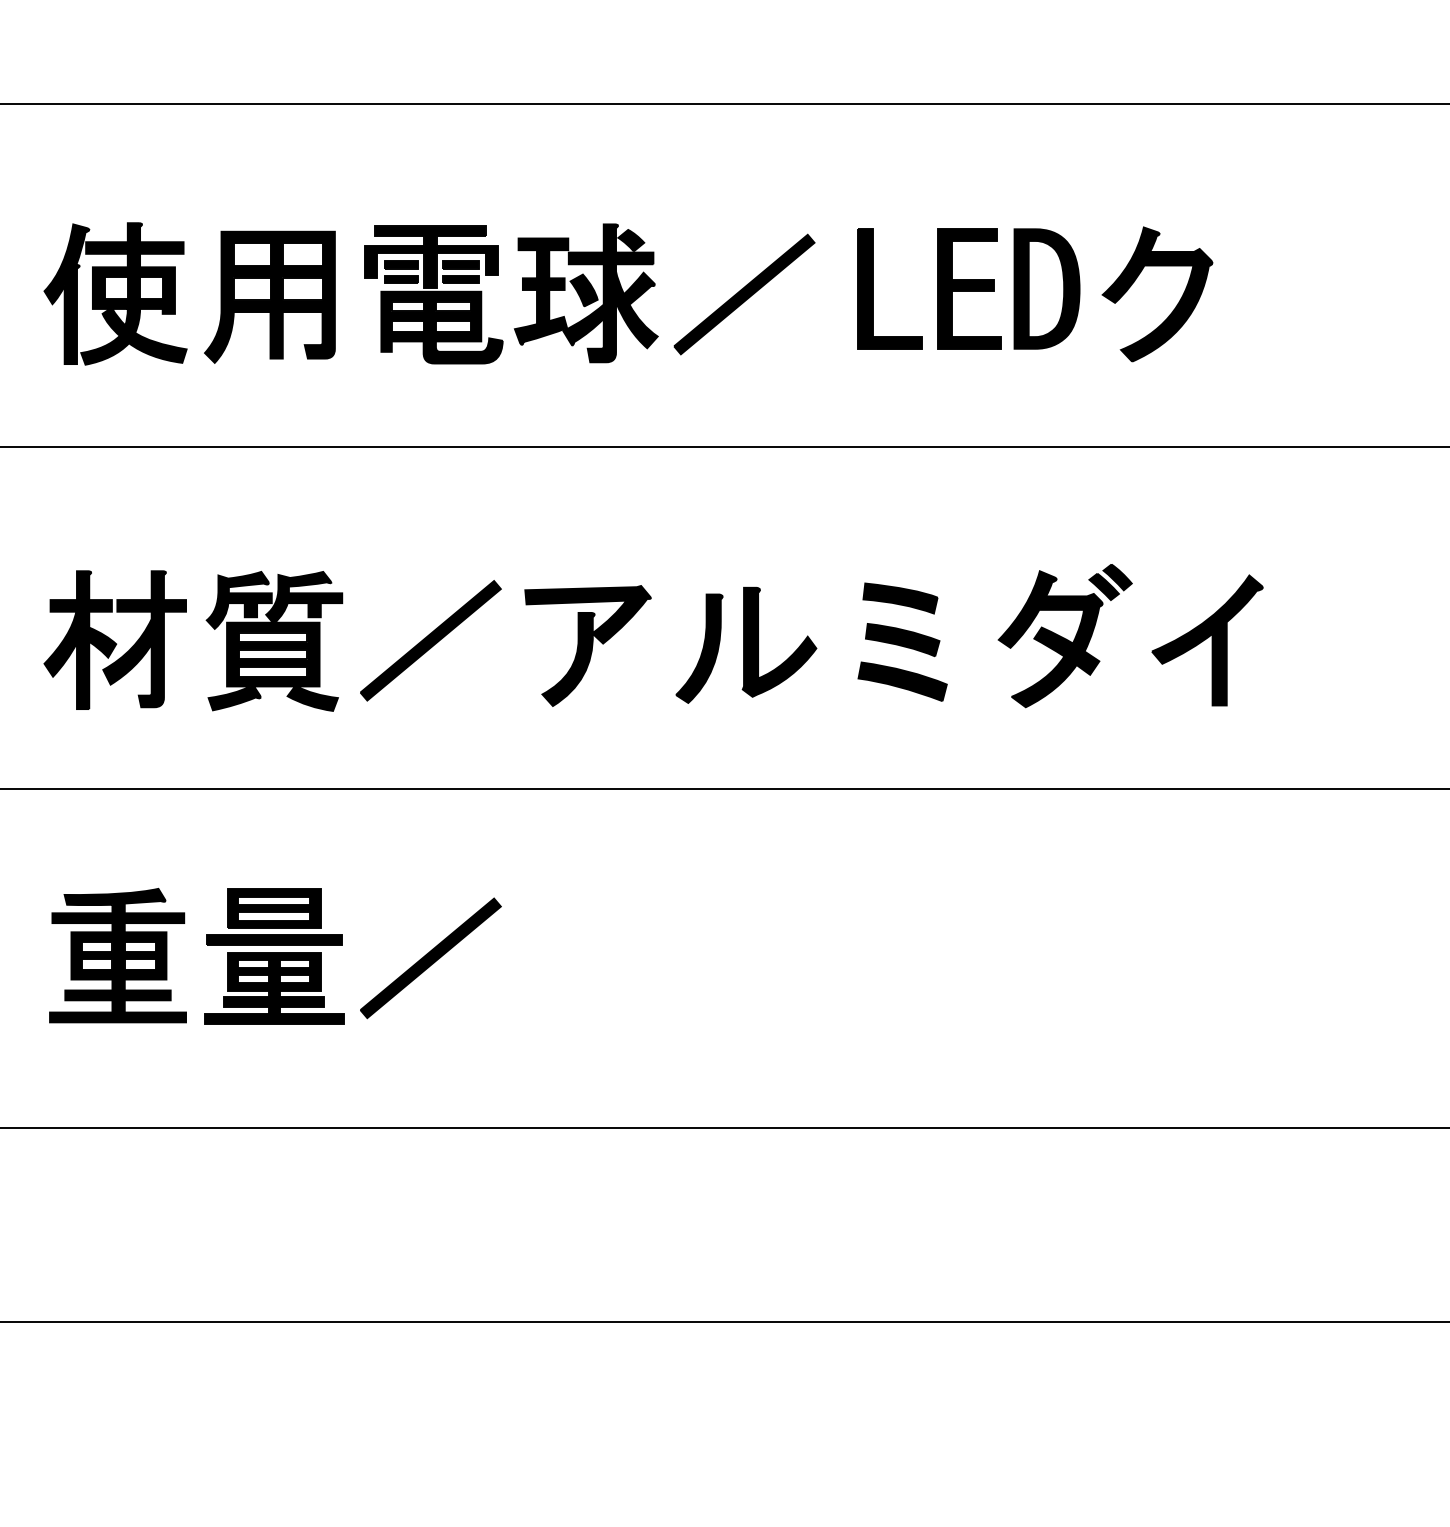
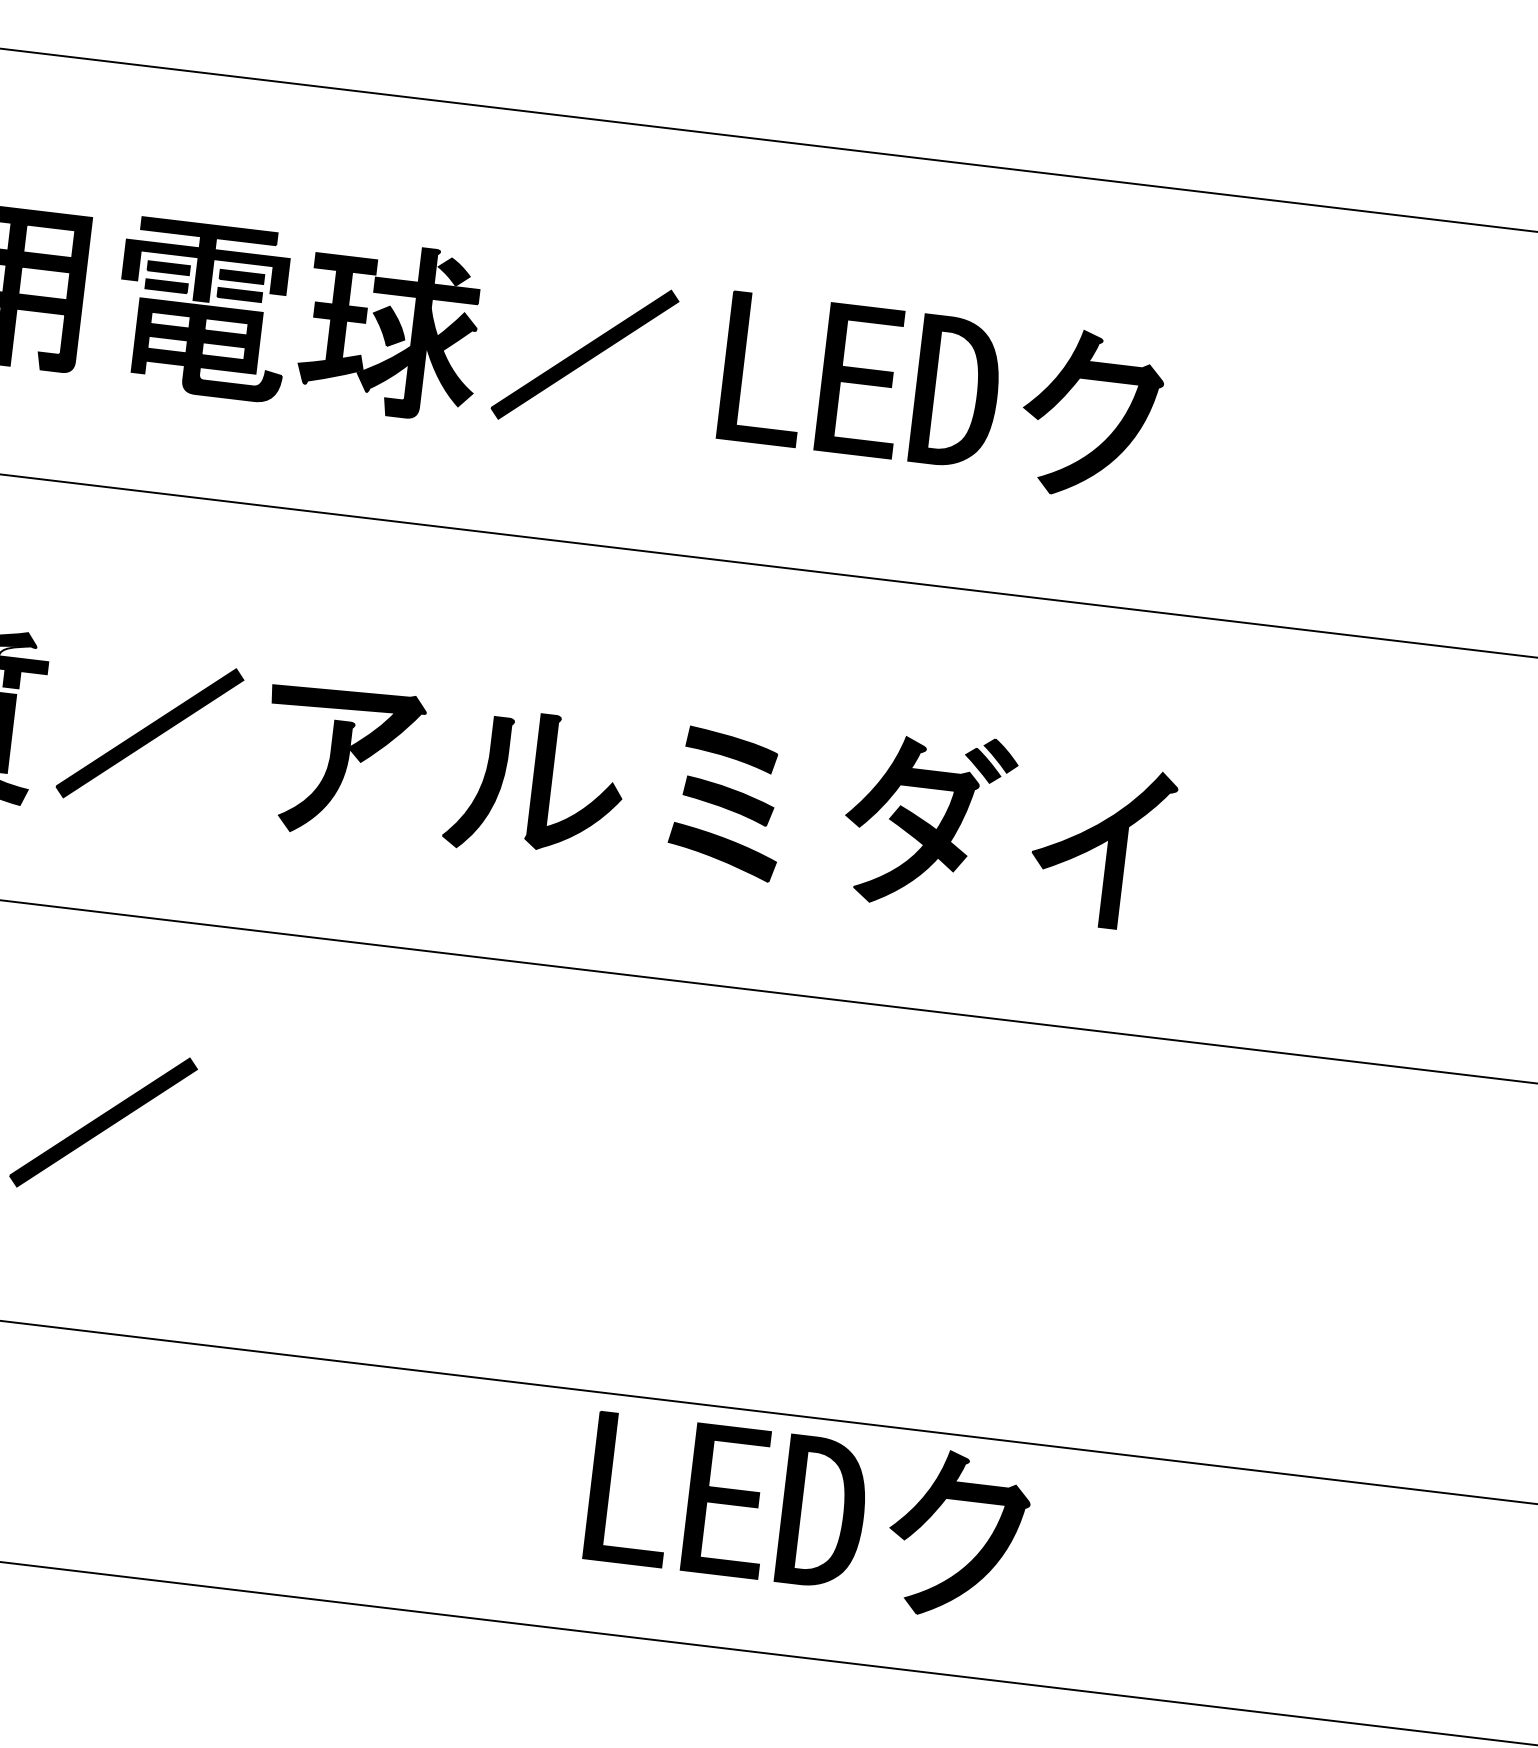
part: (1035, 1208) -> (808, 1517), added

